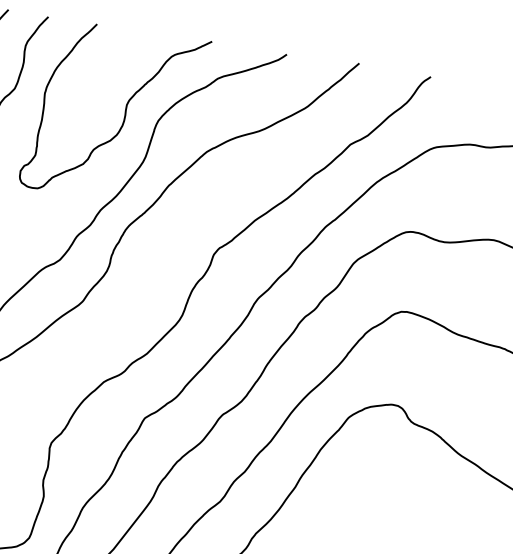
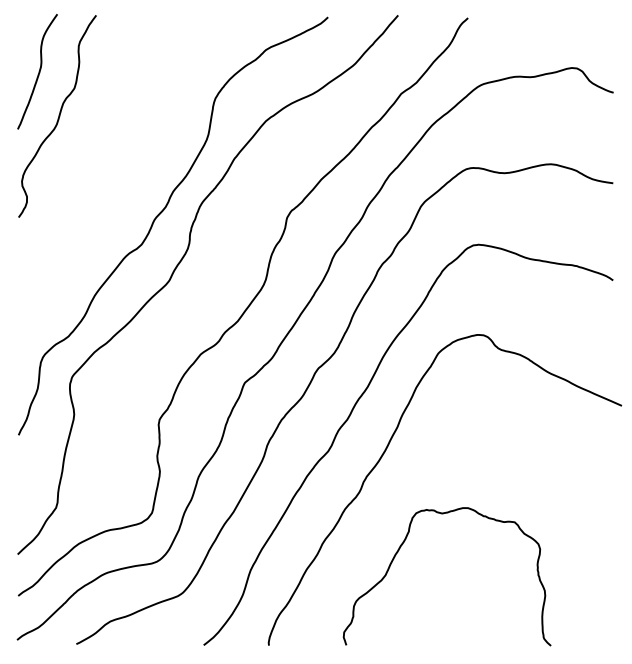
curve: (124, 114) -> (182, 97), removed

